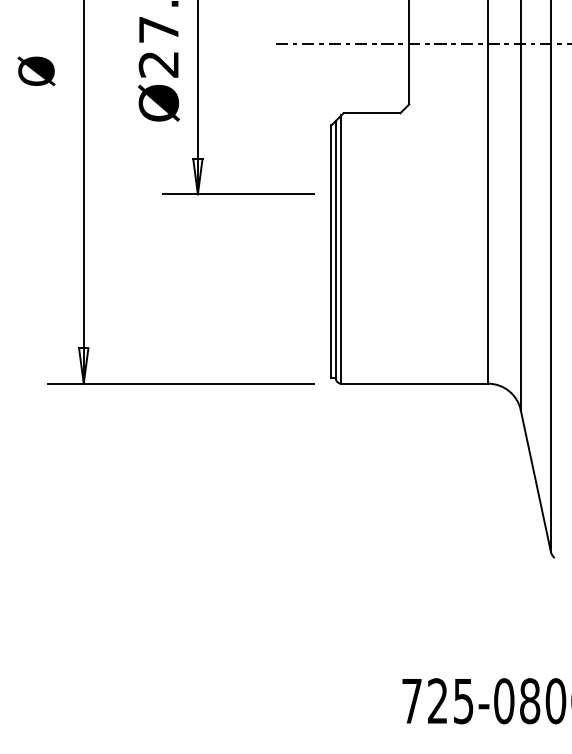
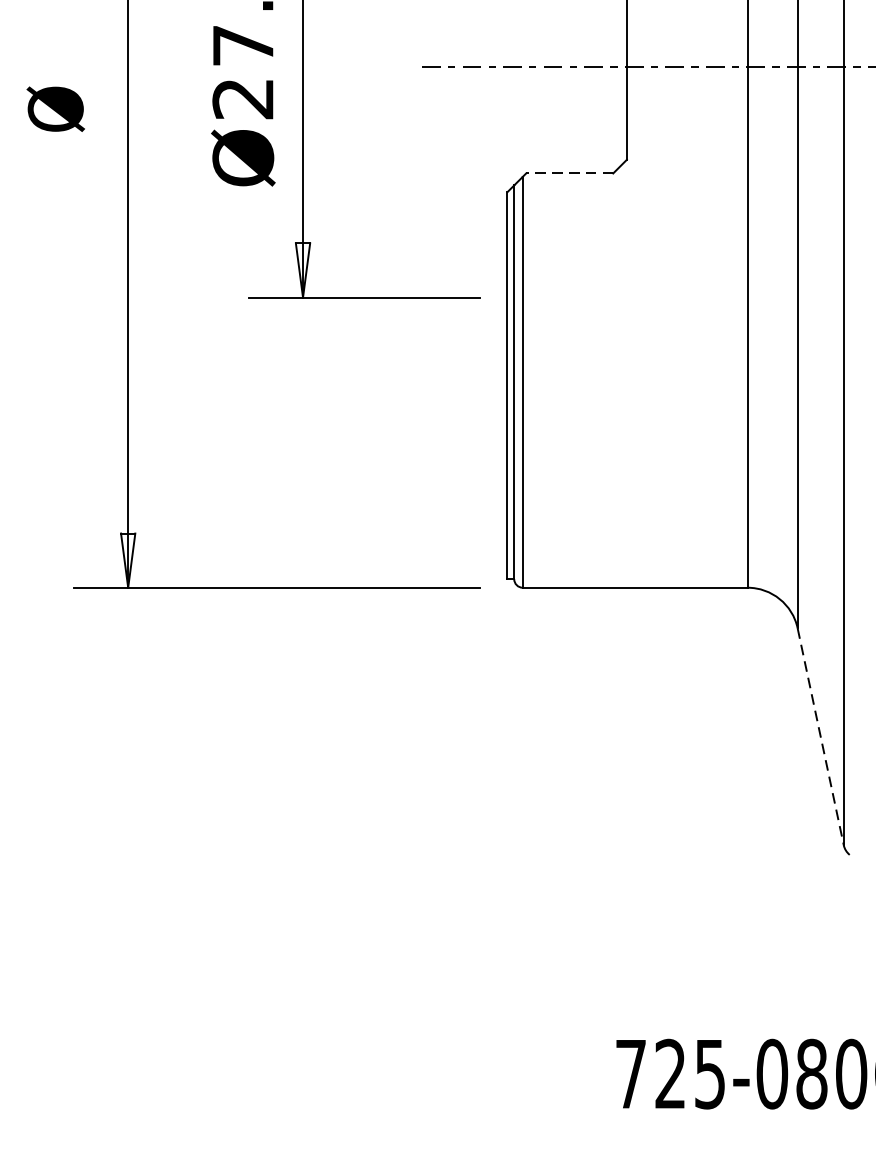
line: (371, 113) -> (568, 173), solid -> dashed
line: (535, 481) -> (820, 737), solid -> dashed

